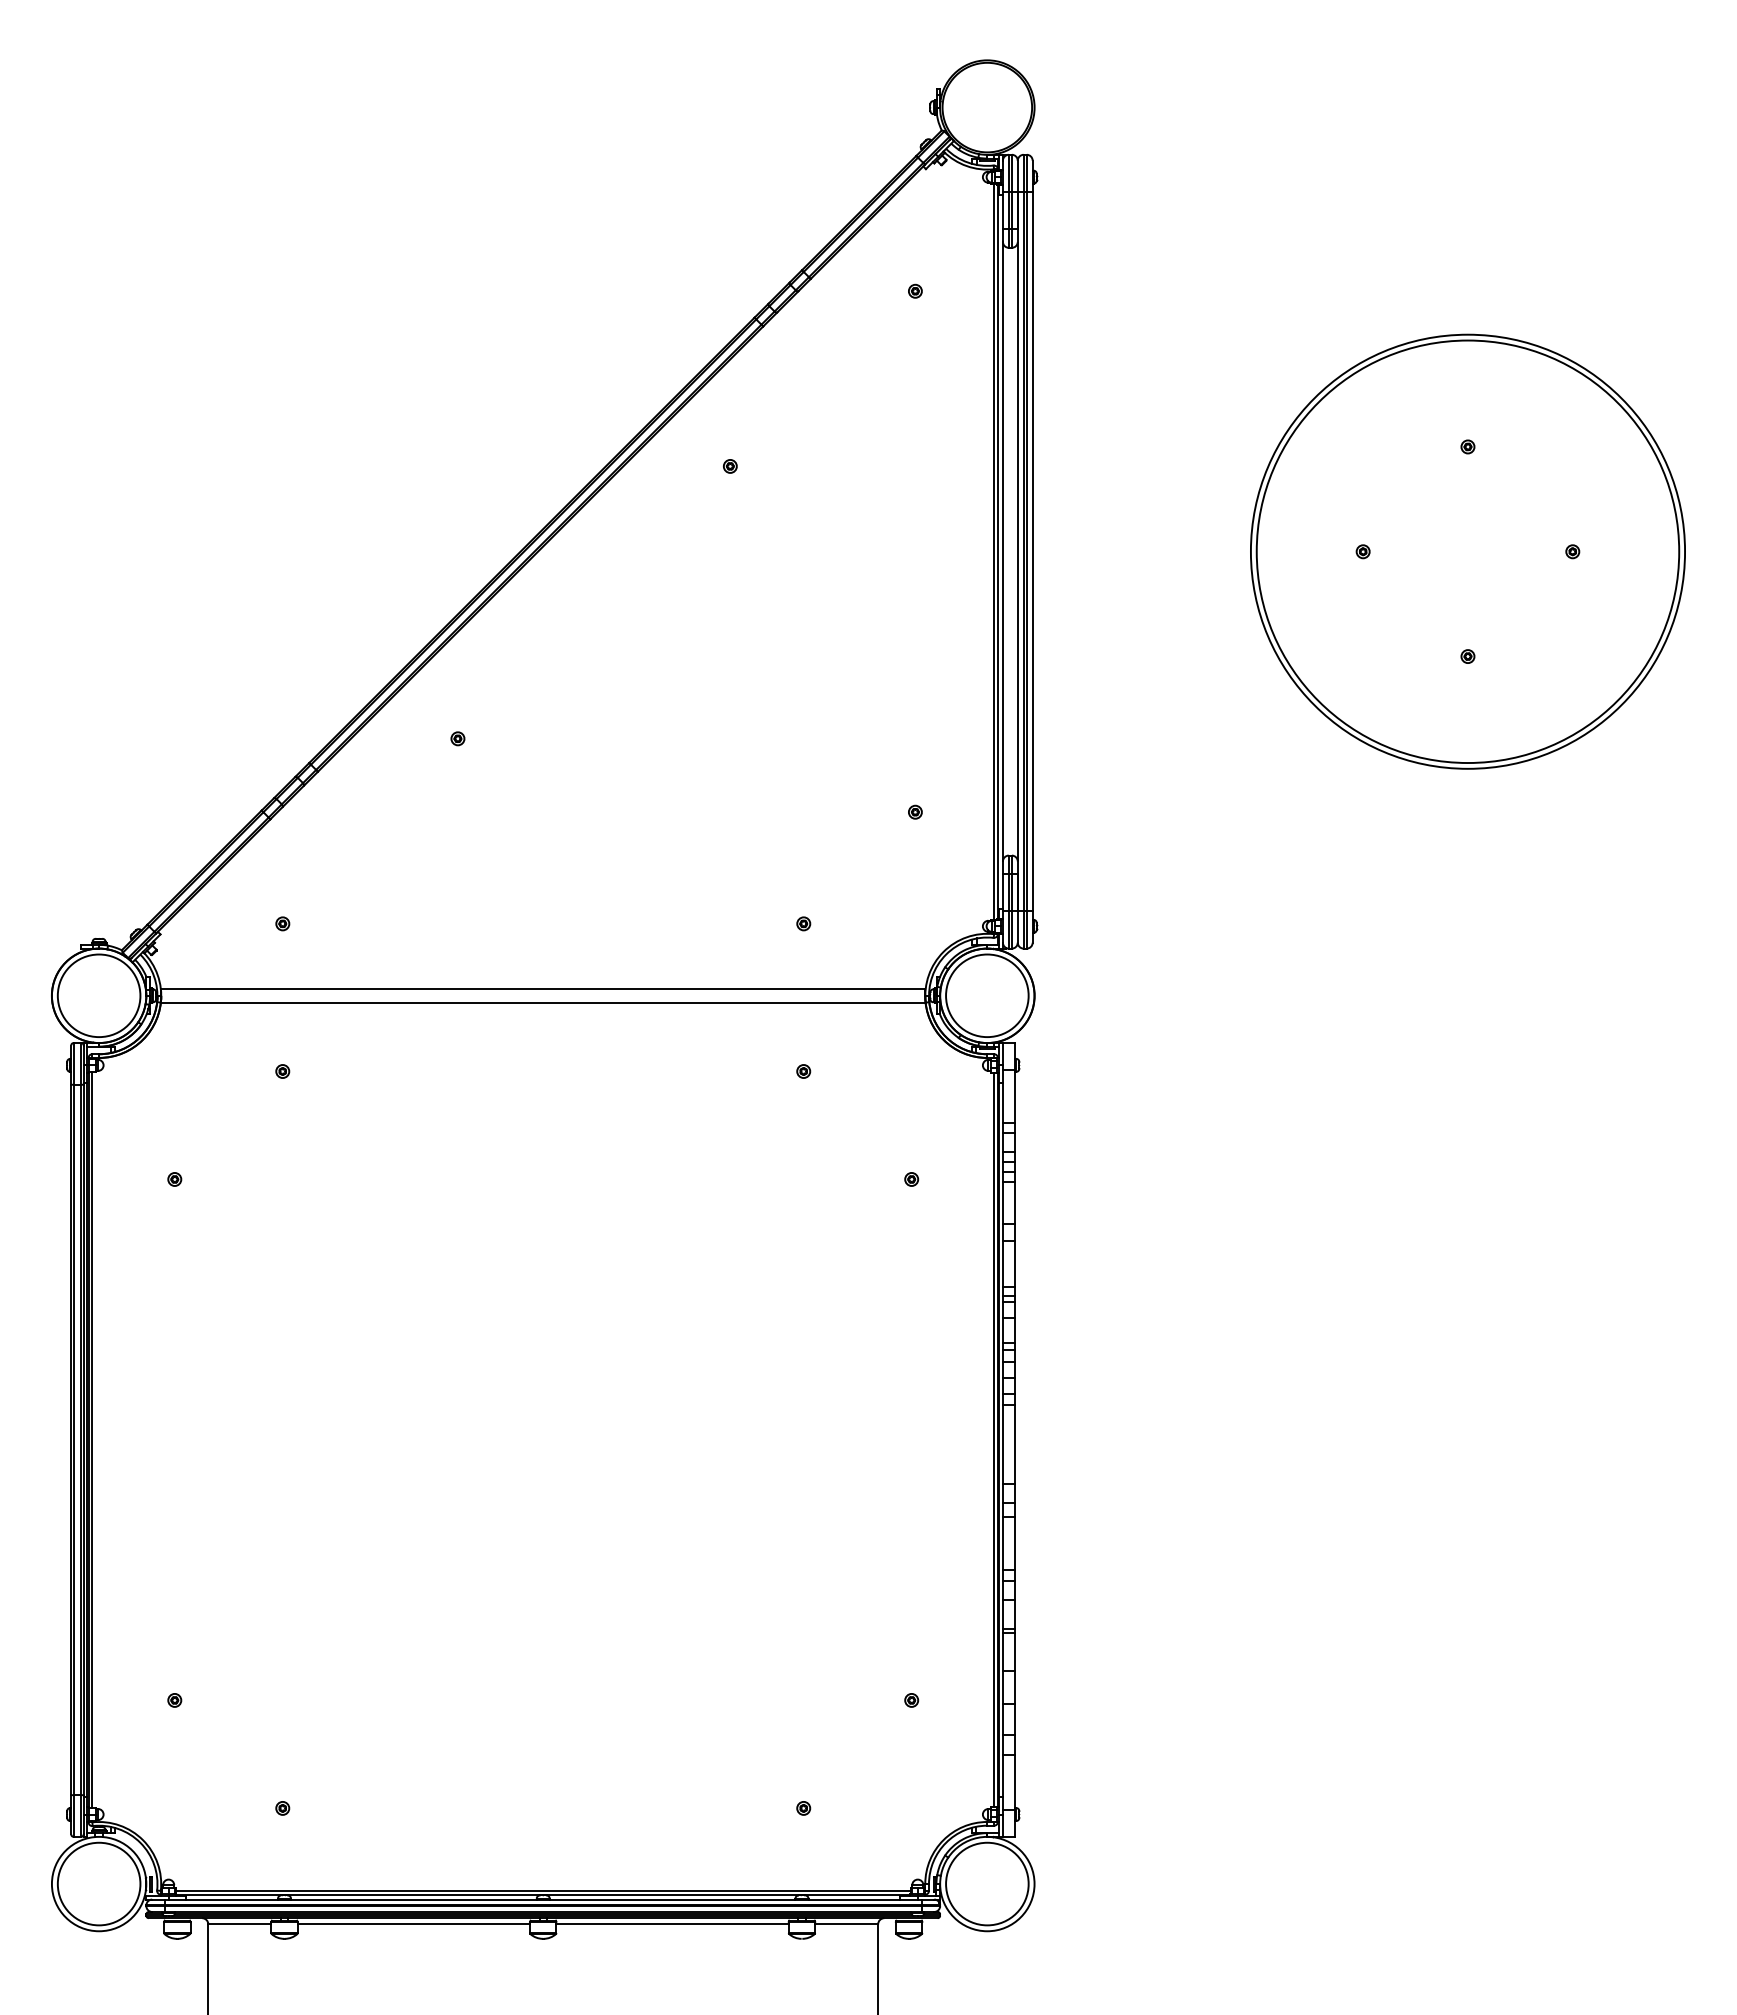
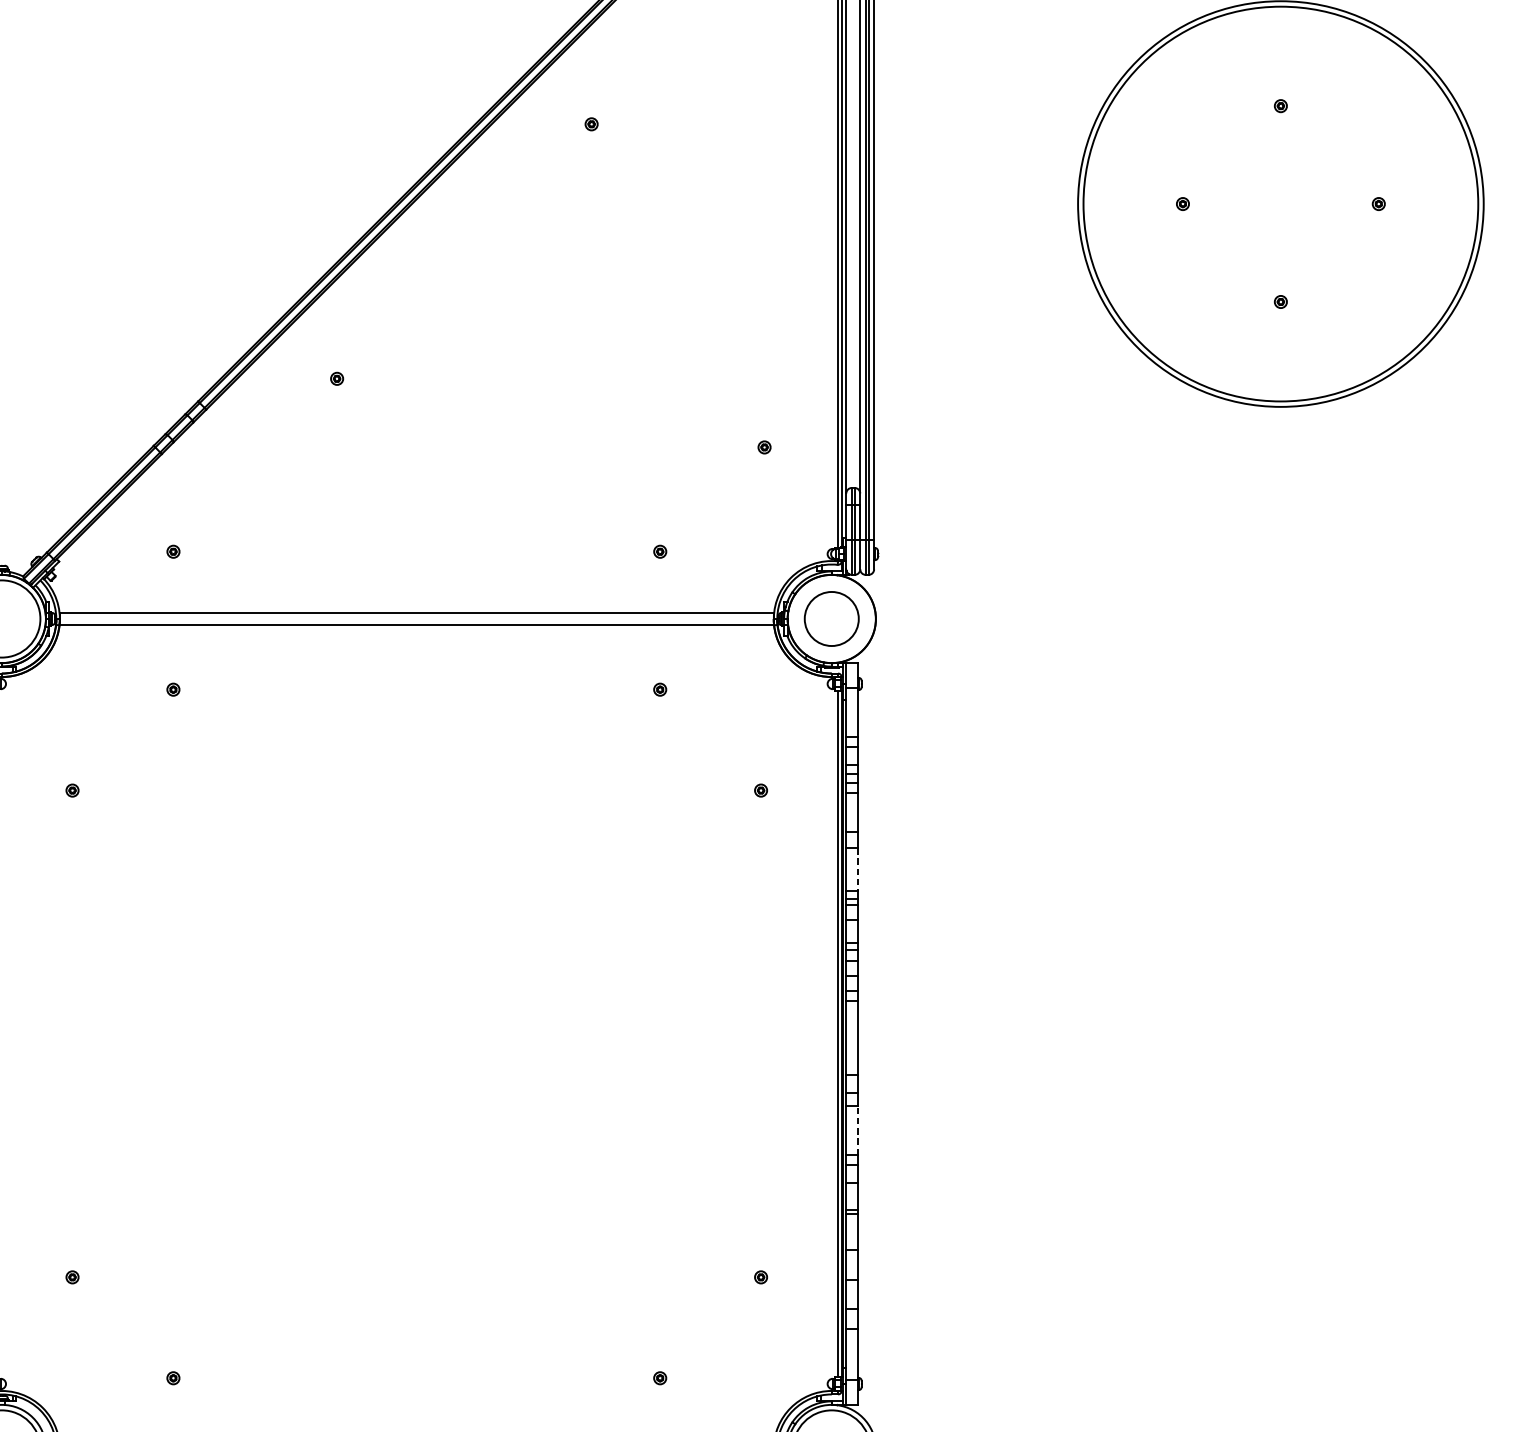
circle: (987, 995) -> (831, 618), size x0.7
line: (1015, 1263) -> (858, 869), solid -> dashed
line: (1015, 1542) -> (858, 1129), solid -> dashed

